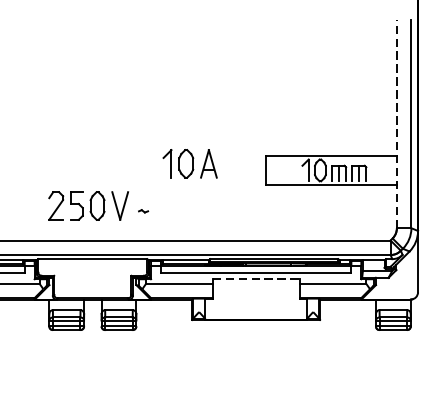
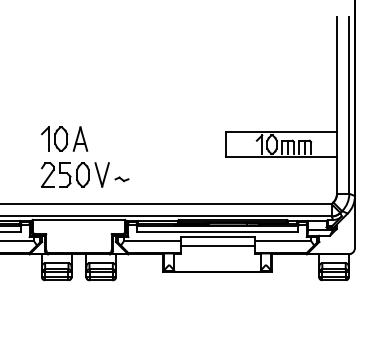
line: (397, 124) -> (337, 105), dashed -> solid
part: (190, 163) -> (64, 138), moved
part: (142, 211) -> (121, 179), size x1.67
line: (256, 279) -> (217, 237), dashed -> solid
line: (256, 289) -> (217, 245), added

